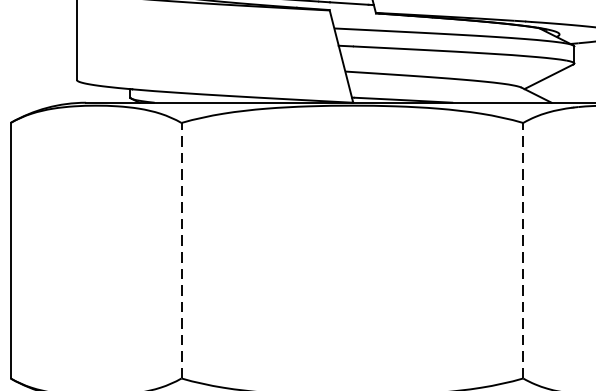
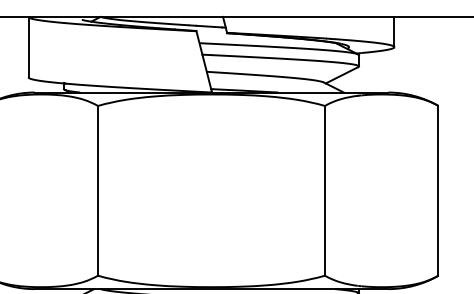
line: (182, 250) -> (98, 190), dashed -> solid
line: (522, 250) -> (324, 190), dashed -> solid

